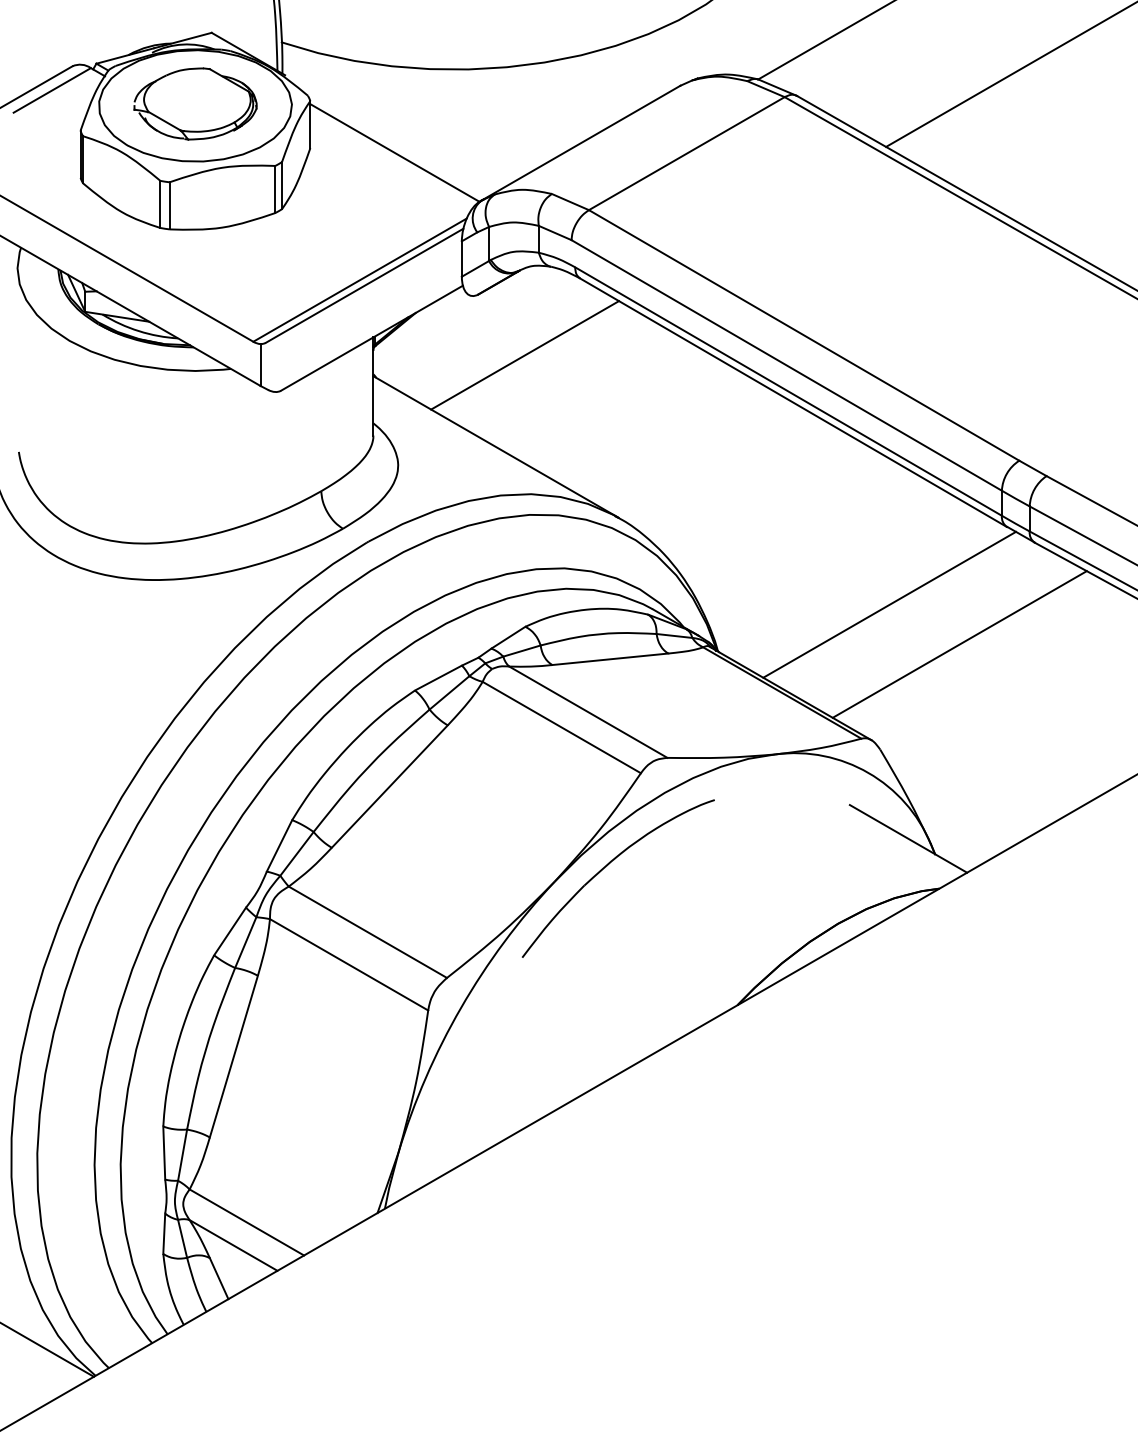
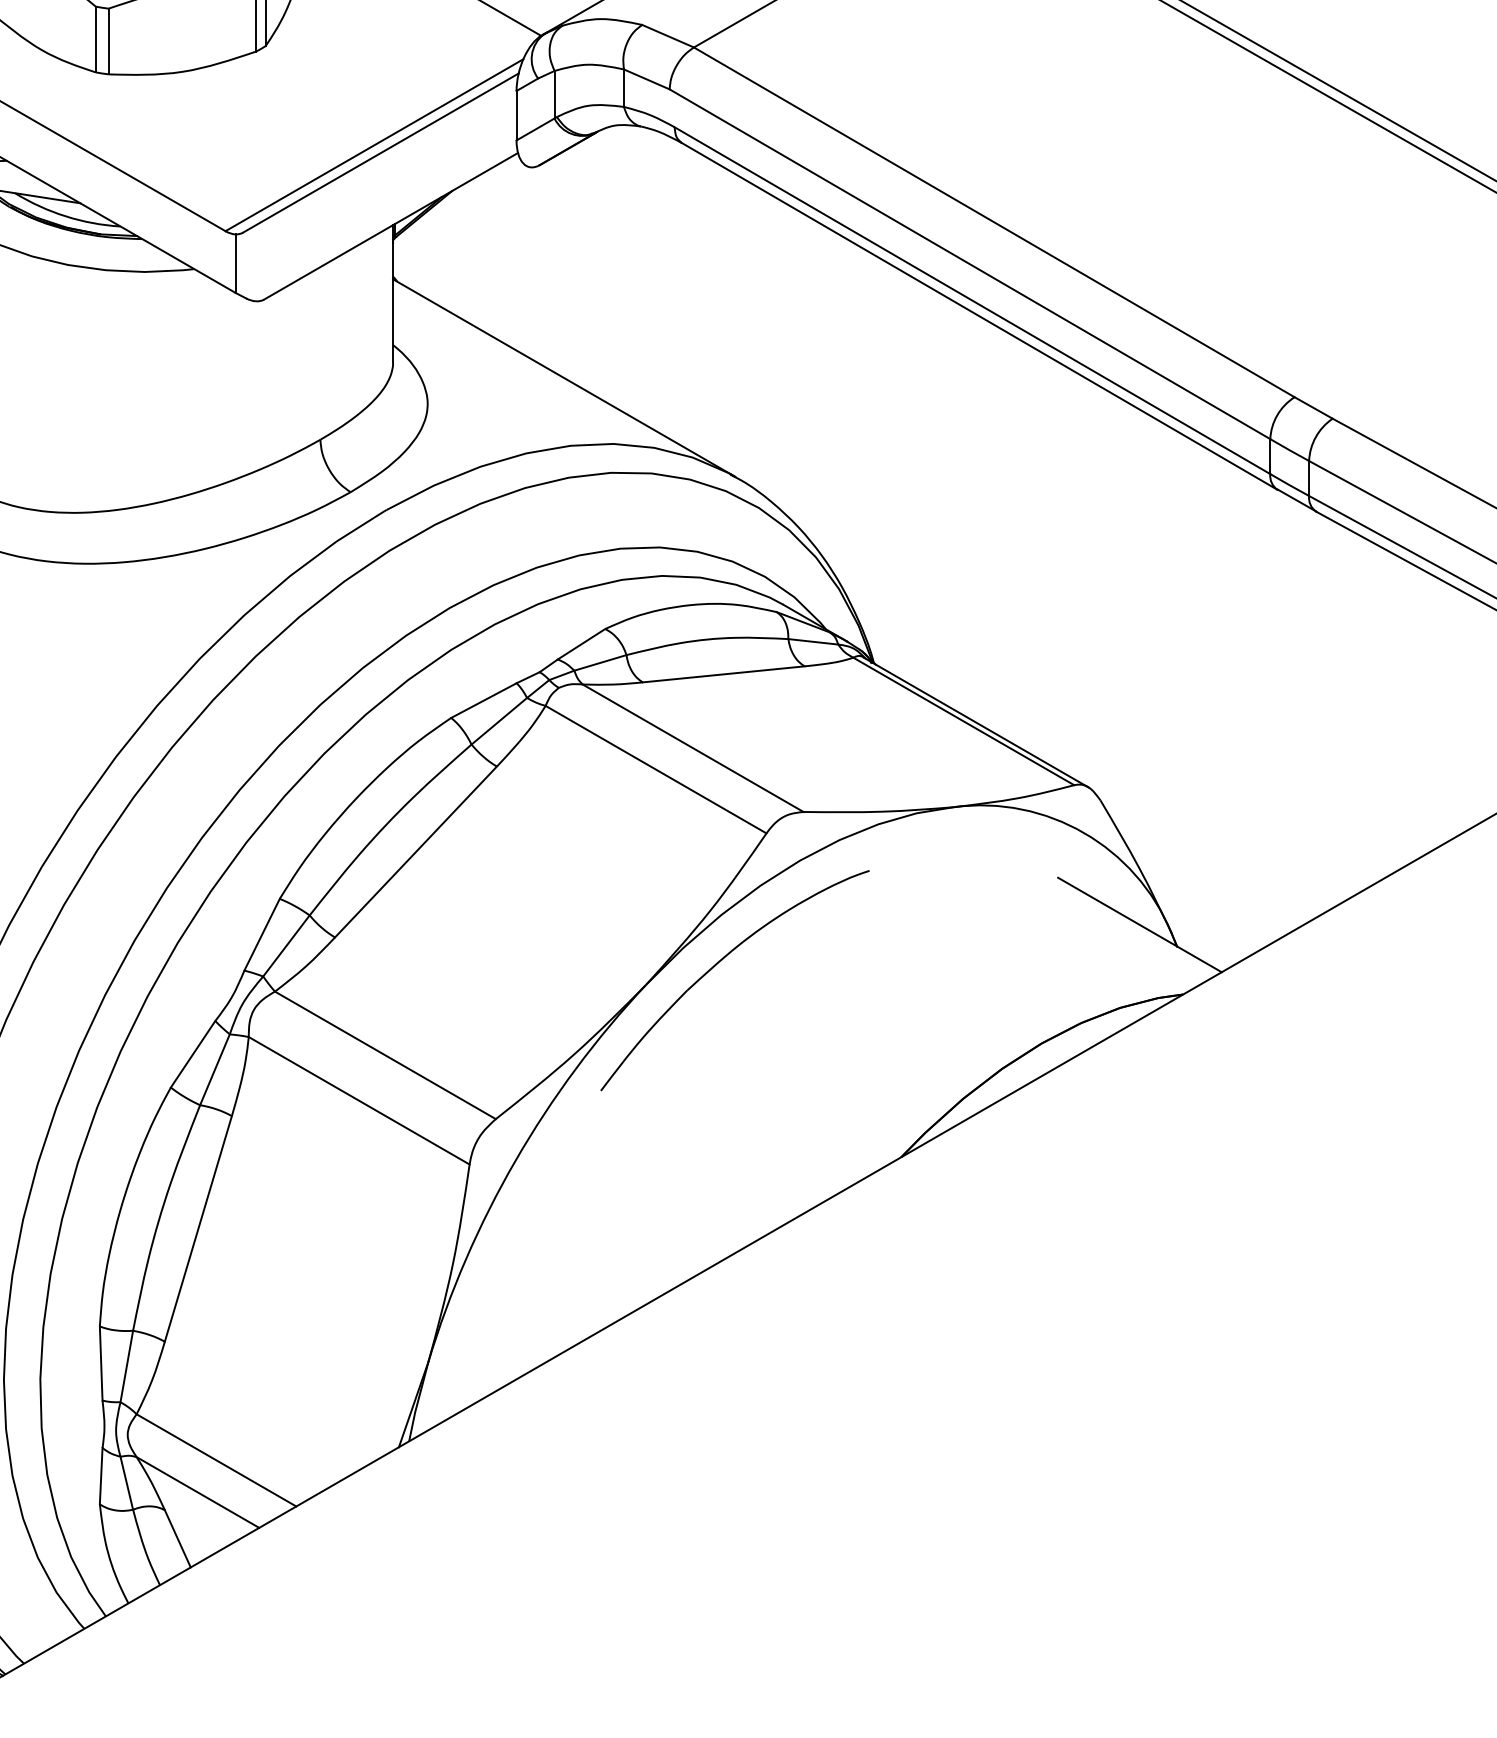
line: (525, 355) -> (605, 250), removed
line: (889, 604) -> (1113, 597), removed
line: (959, 644) -> (1211, 653), removed

